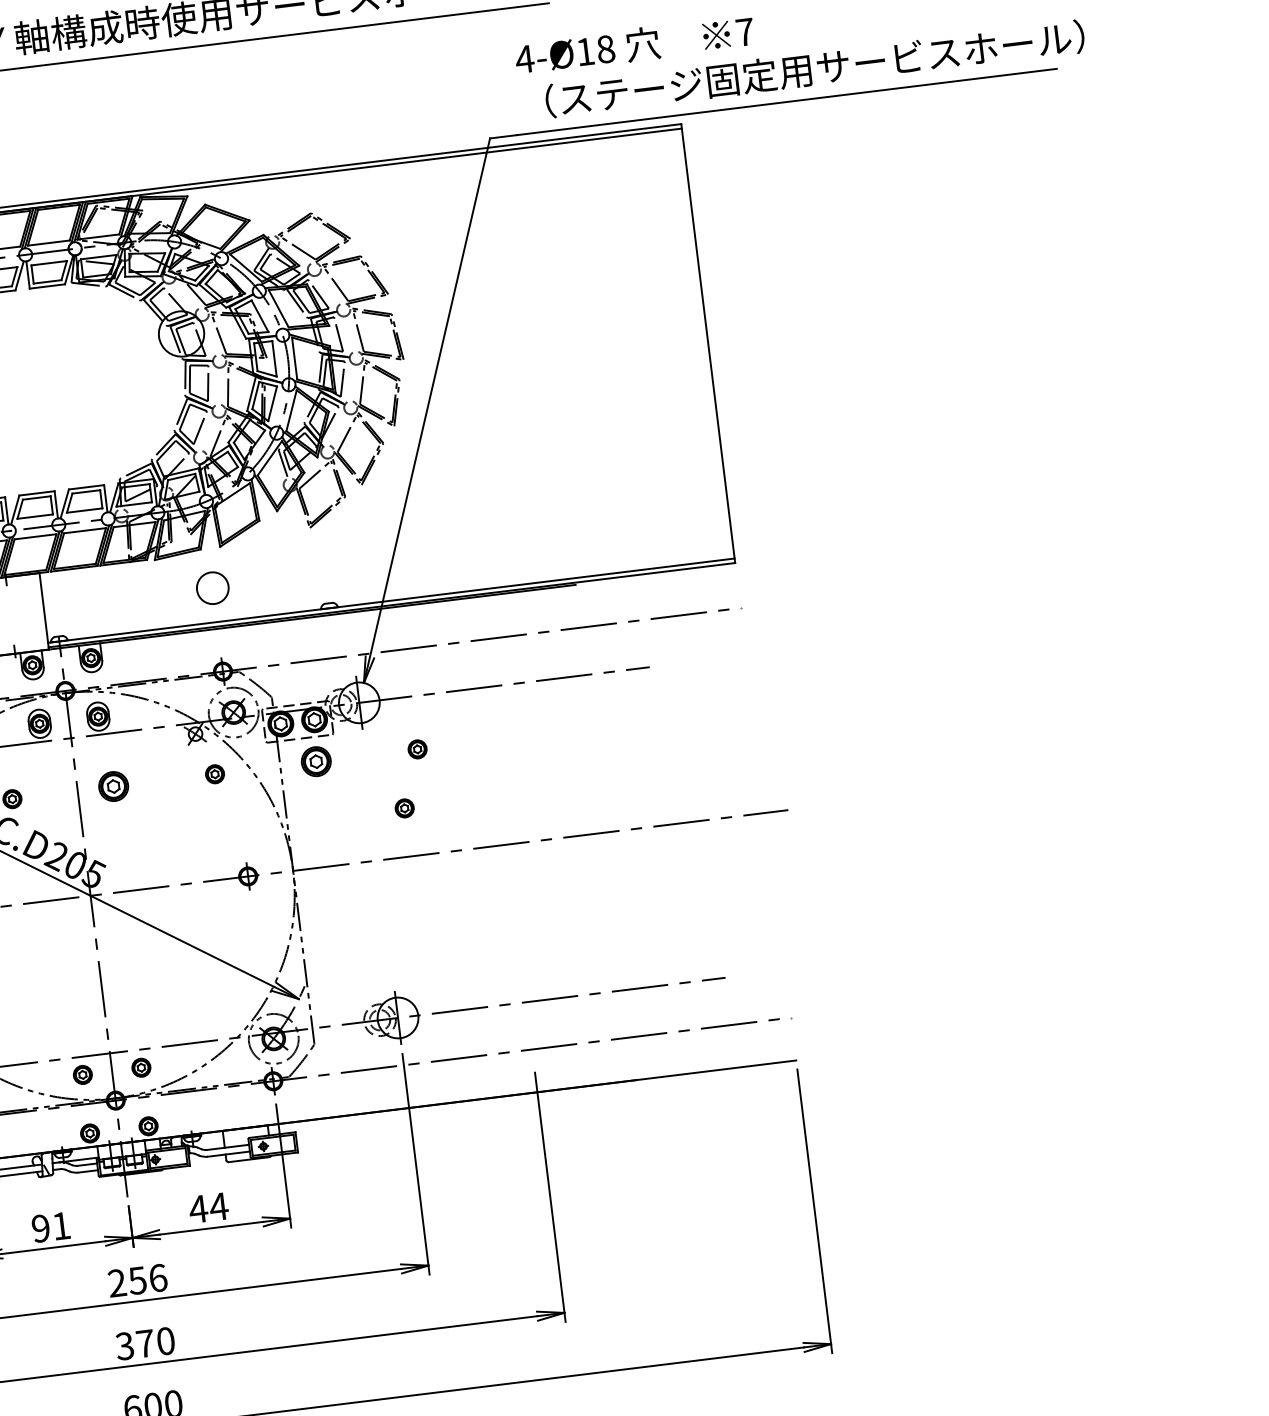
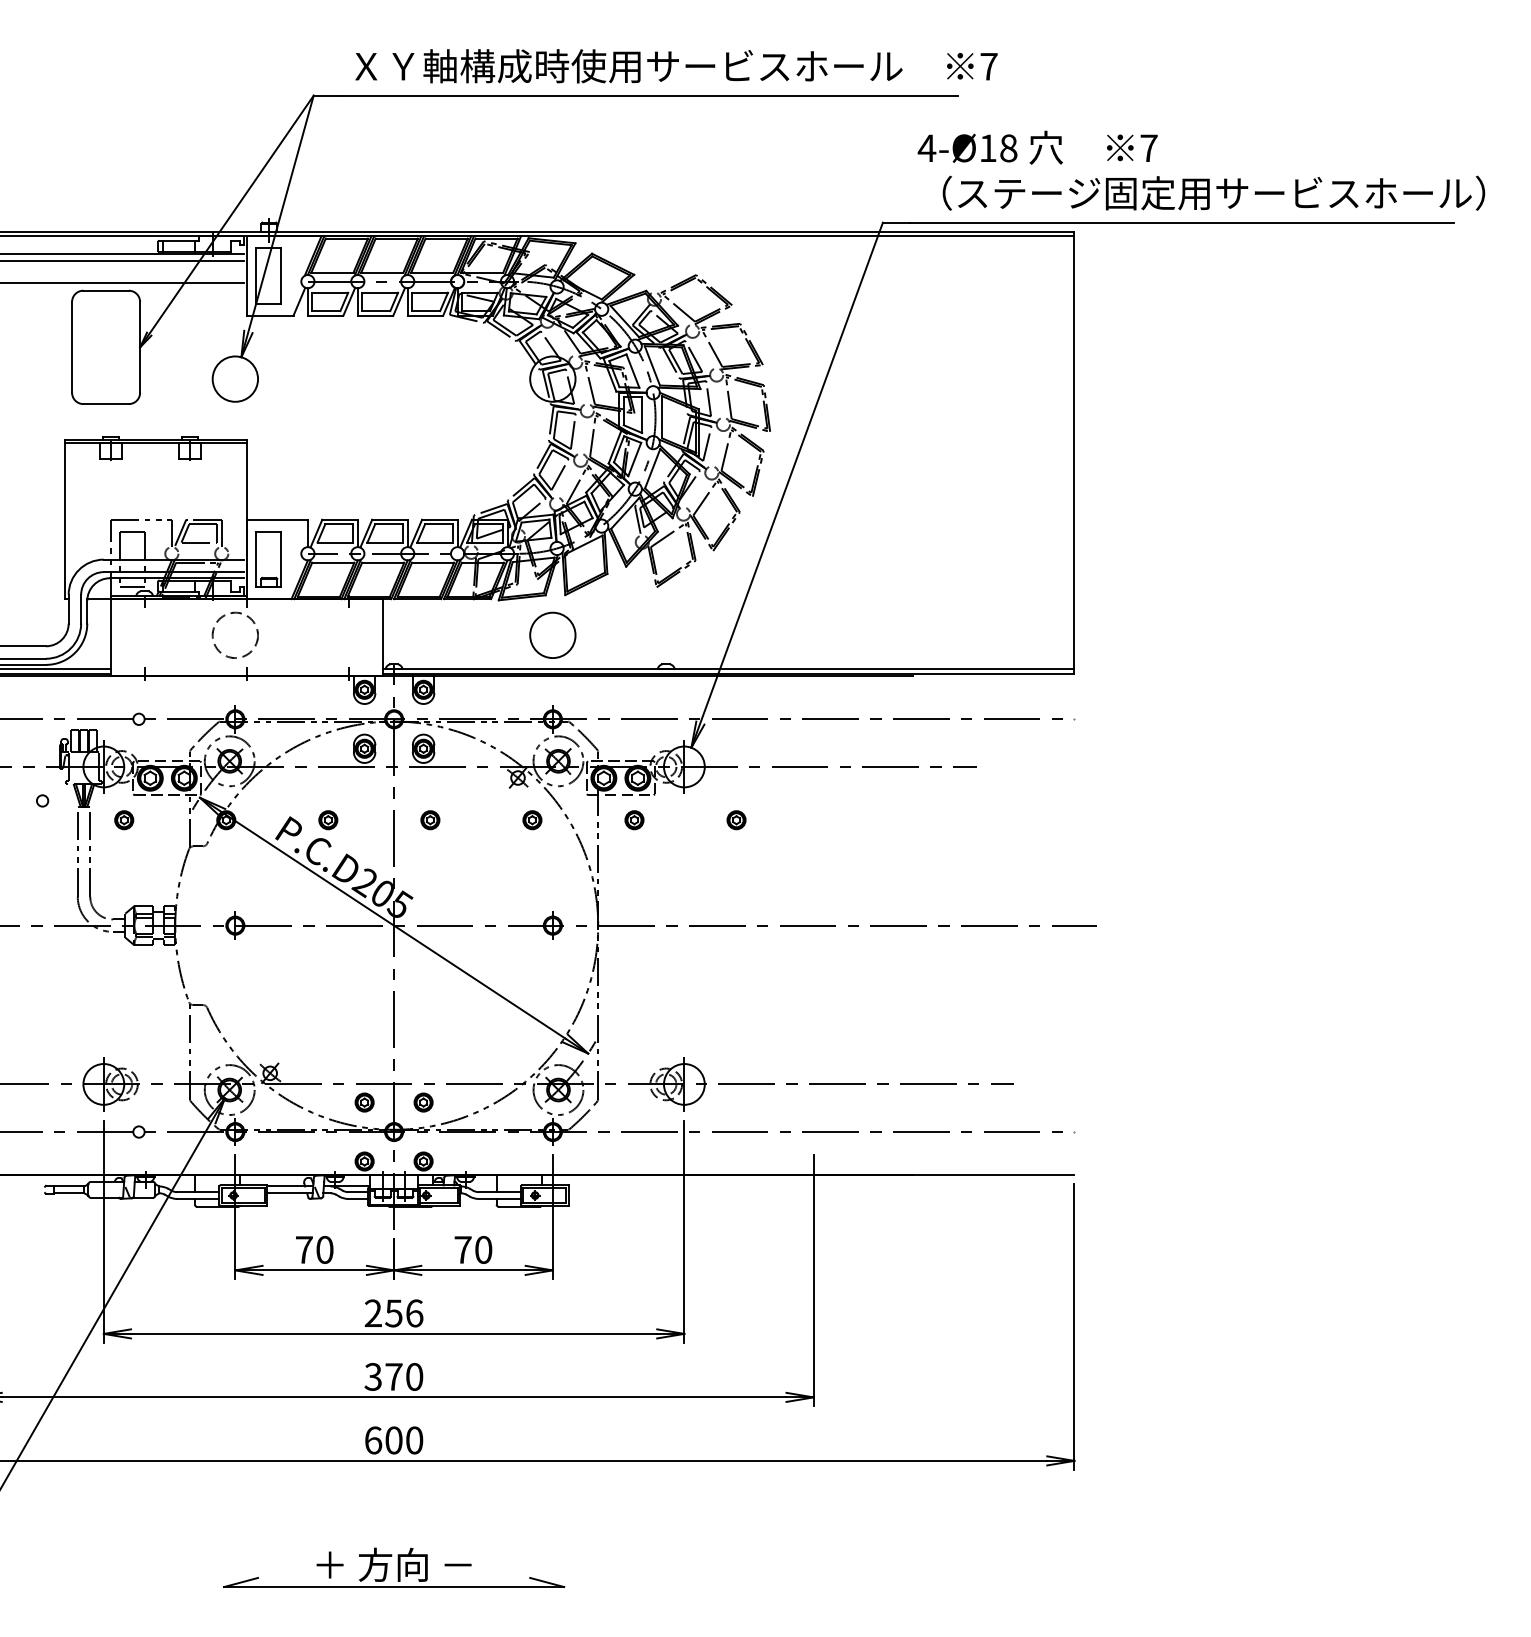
circle: (212, 587) -> (552, 634), size x1.43
part: (316, 762) -> (634, 820), size x0.62
part: (113, 786) -> (430, 820), size x0.62
part: (404, 808) -> (716, 877), removed
text: (207, 1207) -> (472, 1249), 44 -> 70
text: (51, 1226) -> (314, 1249), 91 -> 70

